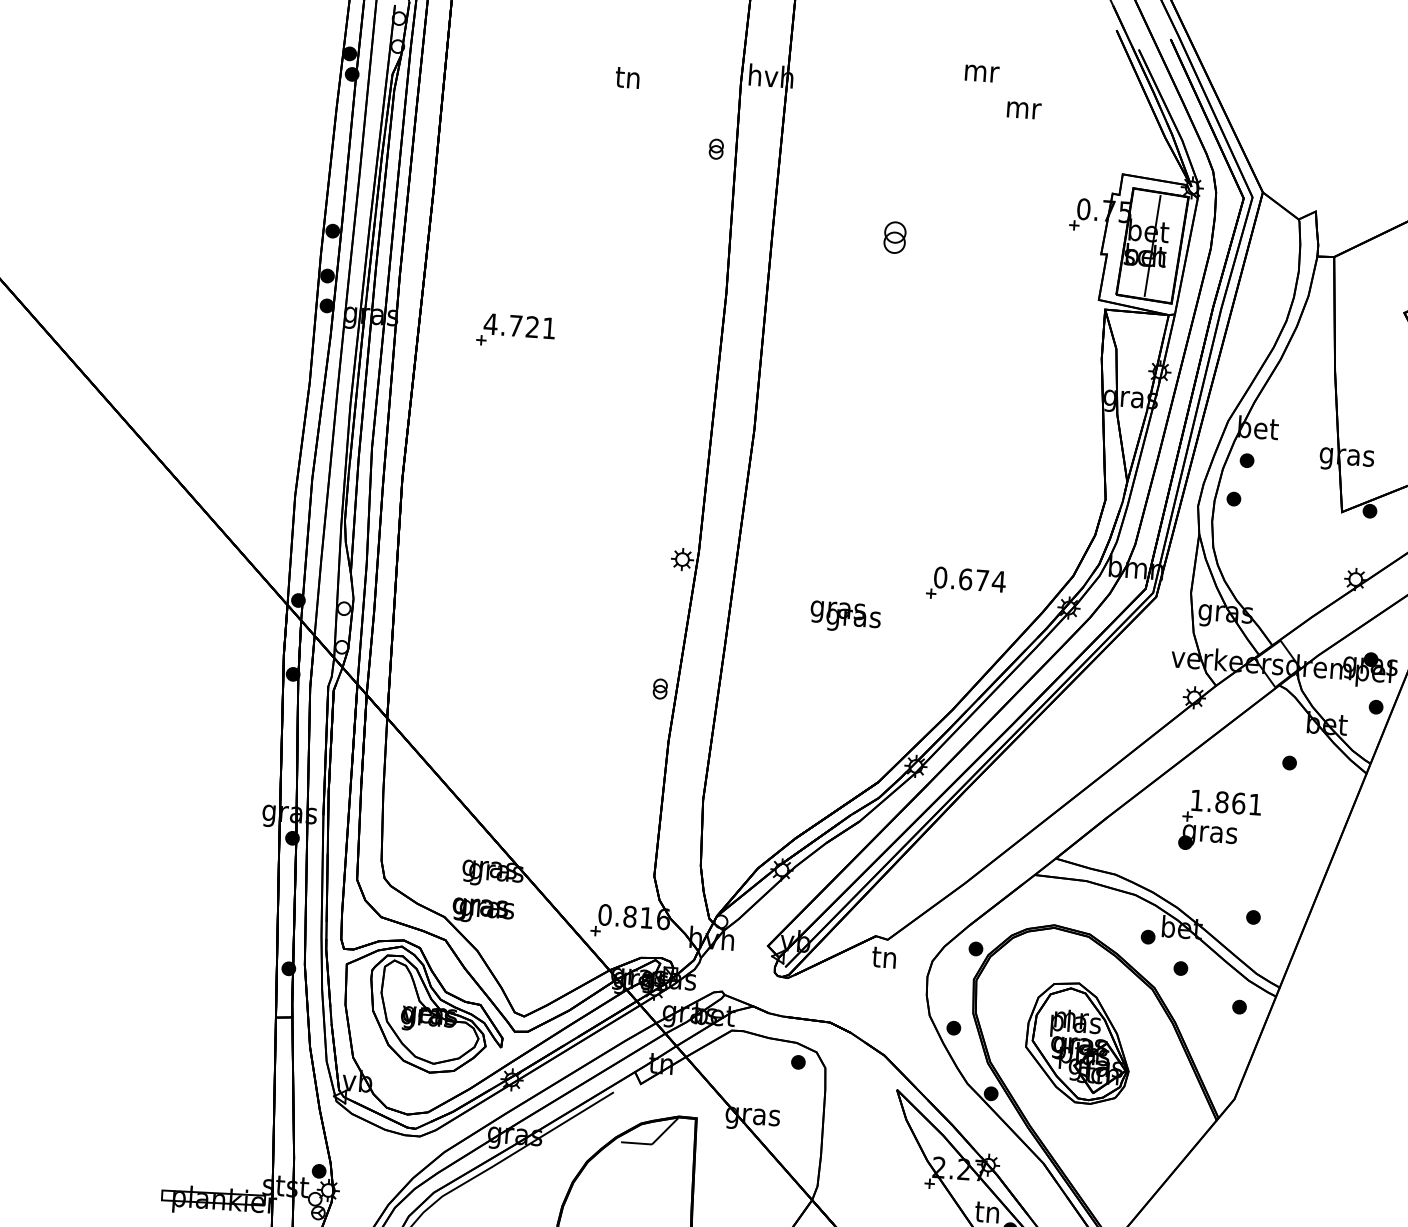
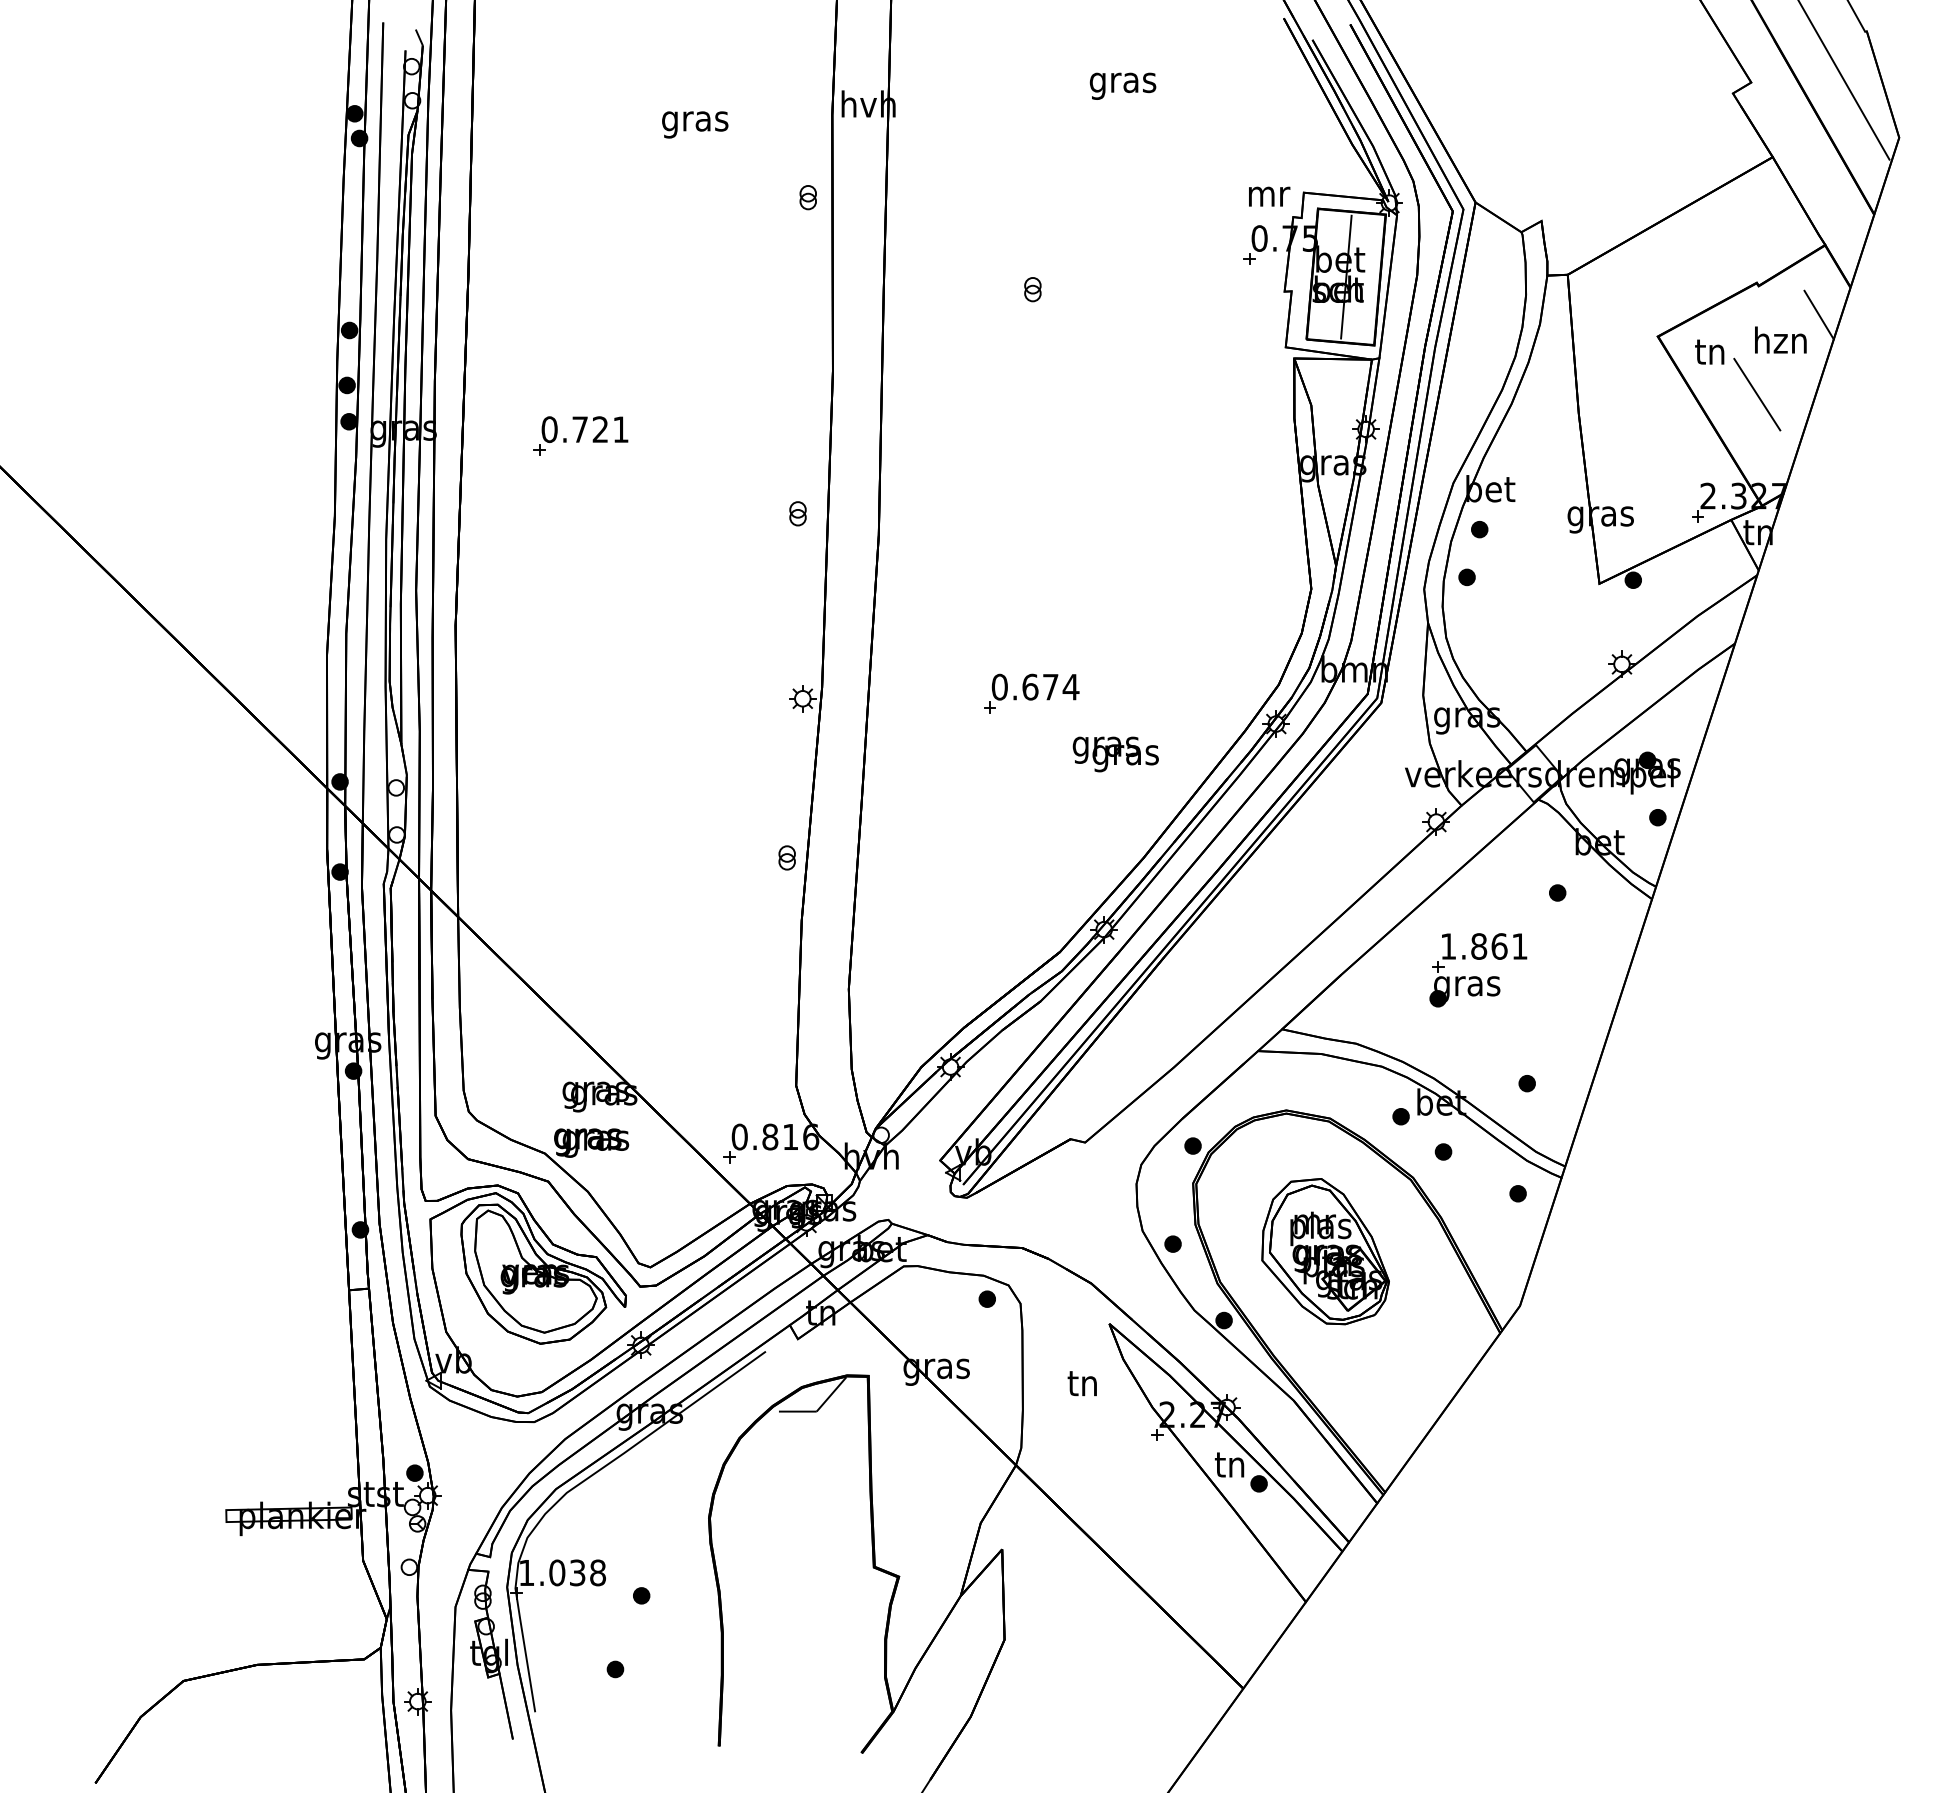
text: (980, 75) -> (1122, 85), mr -> gras
text: (628, 81) -> (695, 122), tn -> gras
text: (1024, 110) -> (1269, 196), moved
part: (894, 237) -> (1032, 289), size x0.62
text: (490, 324) -> (549, 429), 4.721 -> 0.721
part: (689, 407) -> (797, 513), added
part: (966, 584) -> (1031, 693), moved
text: (845, 617) -> (1115, 754), moved
text: (883, 957) -> (1081, 1383), moved

